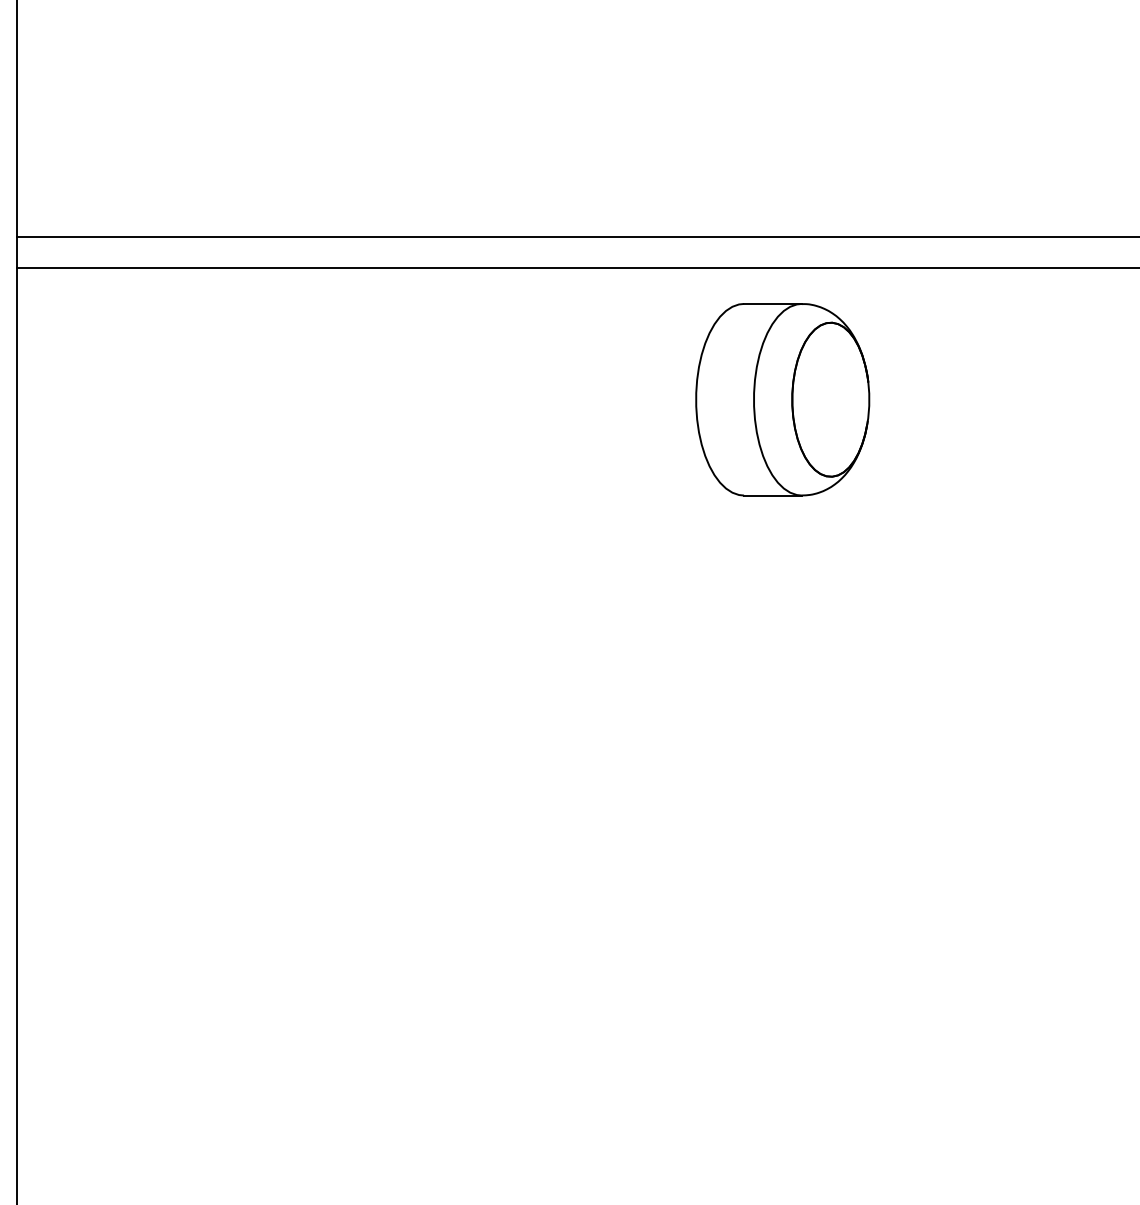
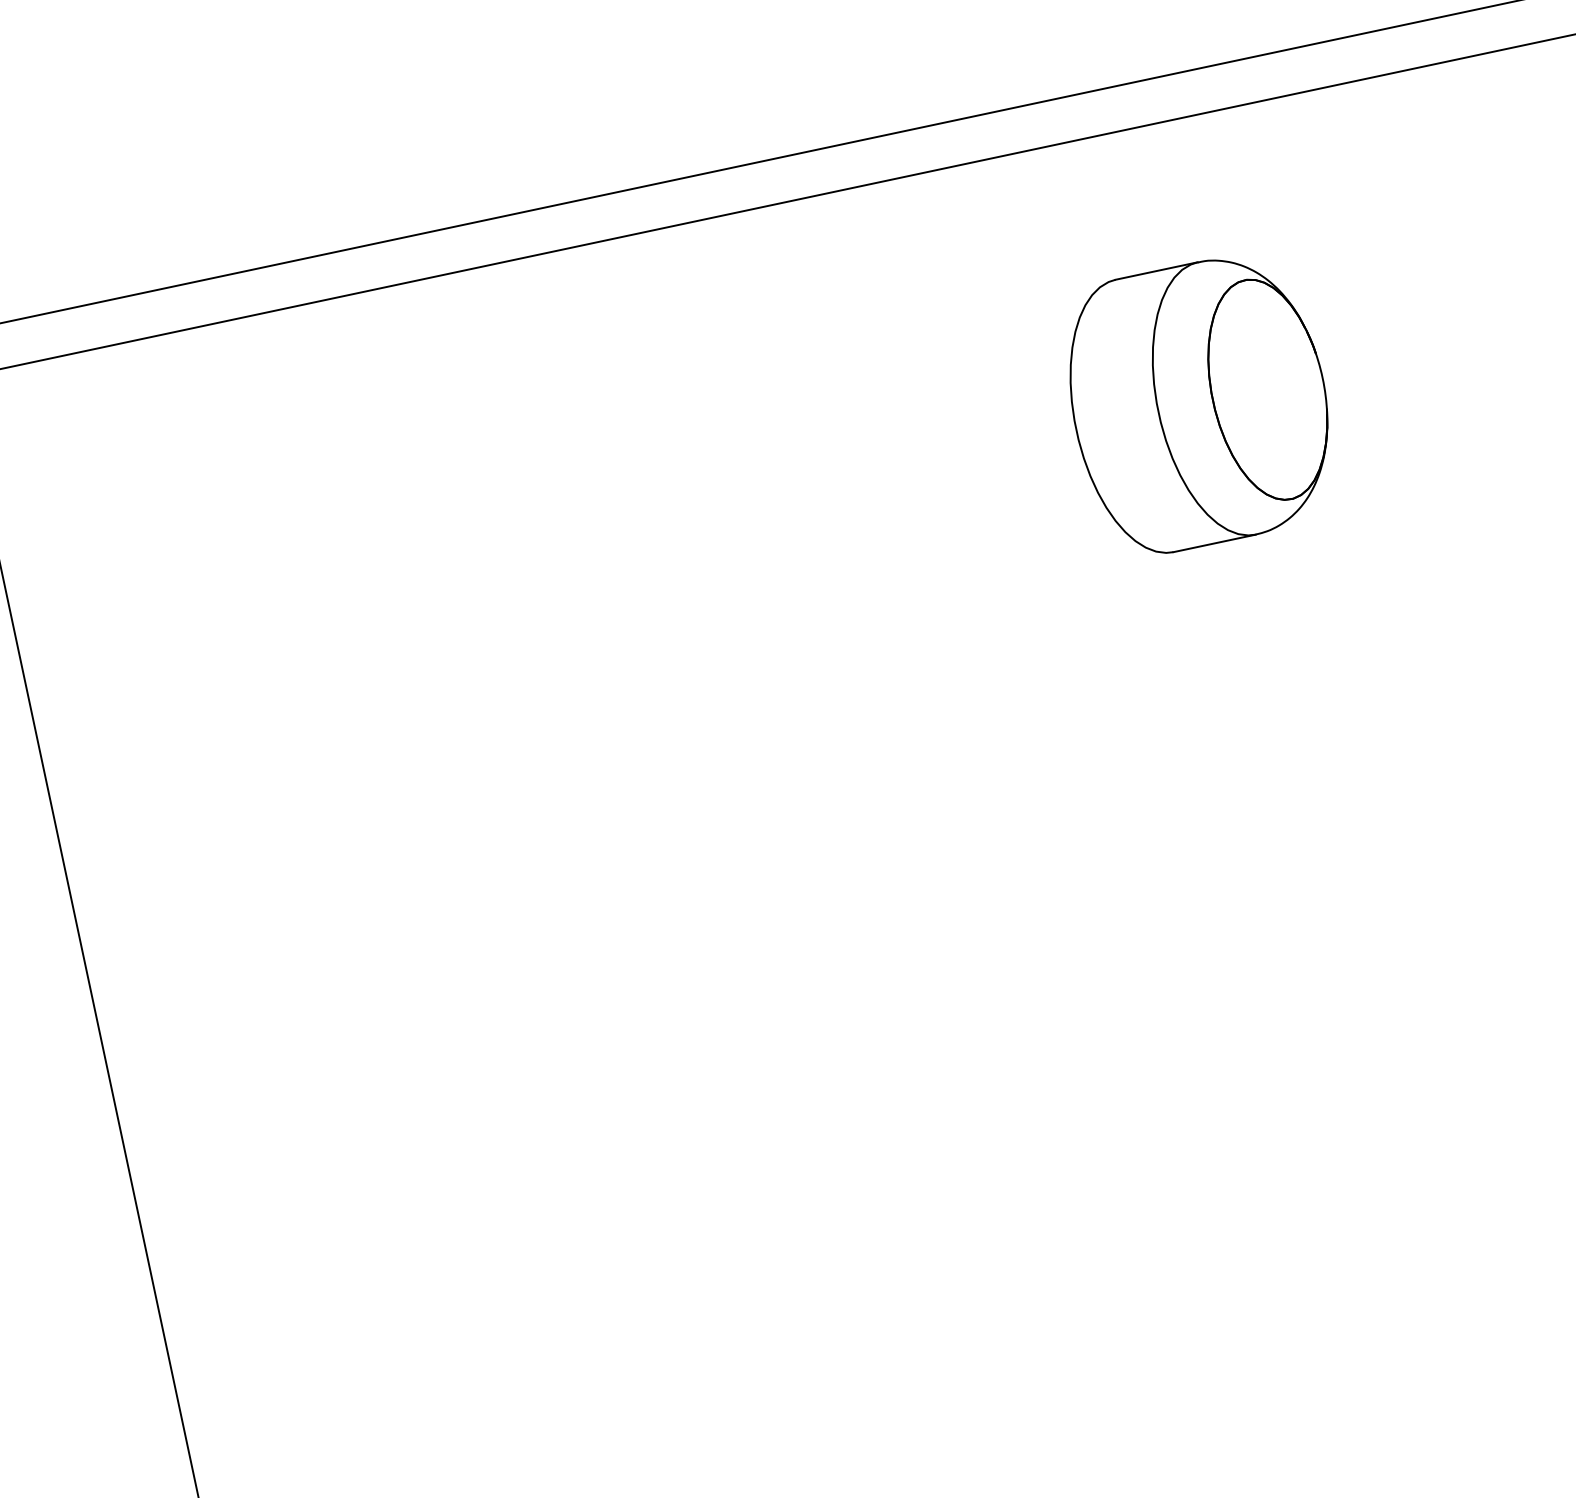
part: (782, 399) -> (1199, 403), moved

